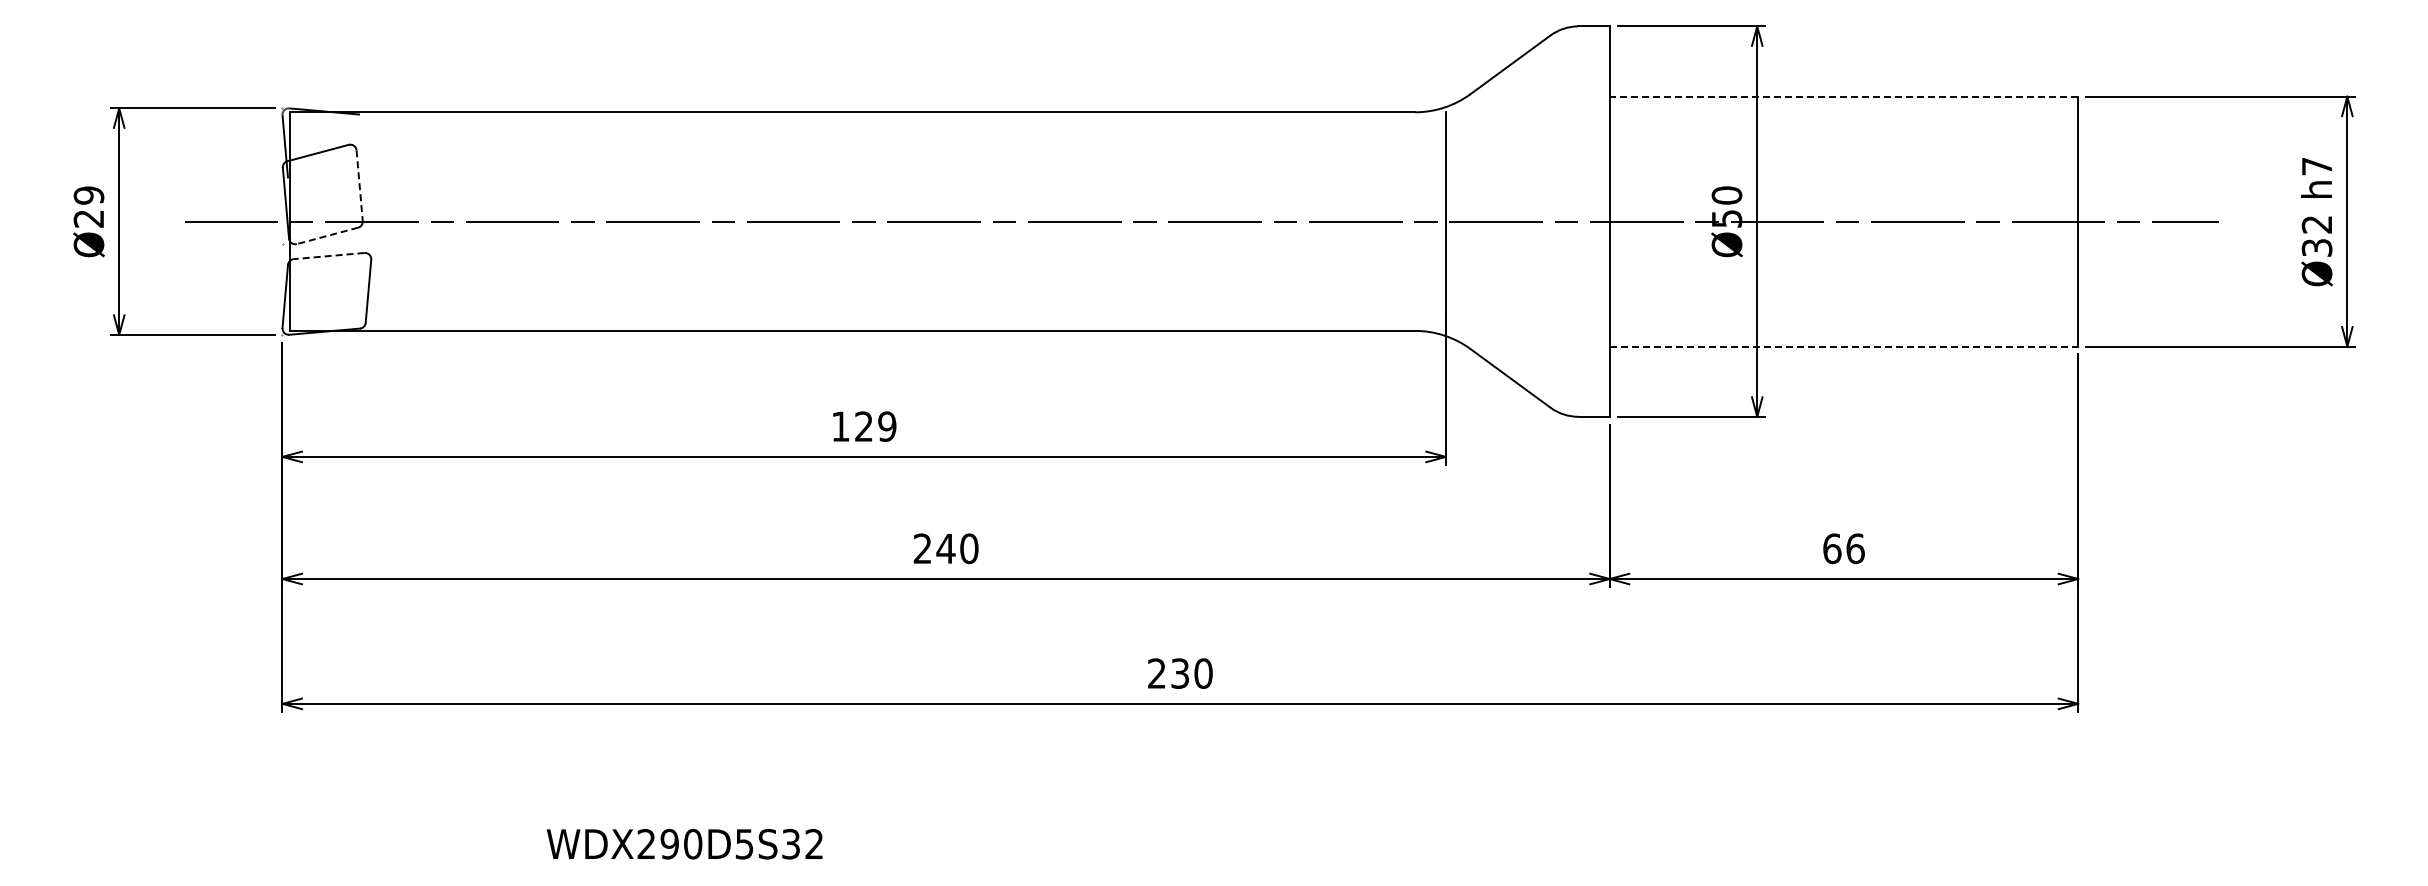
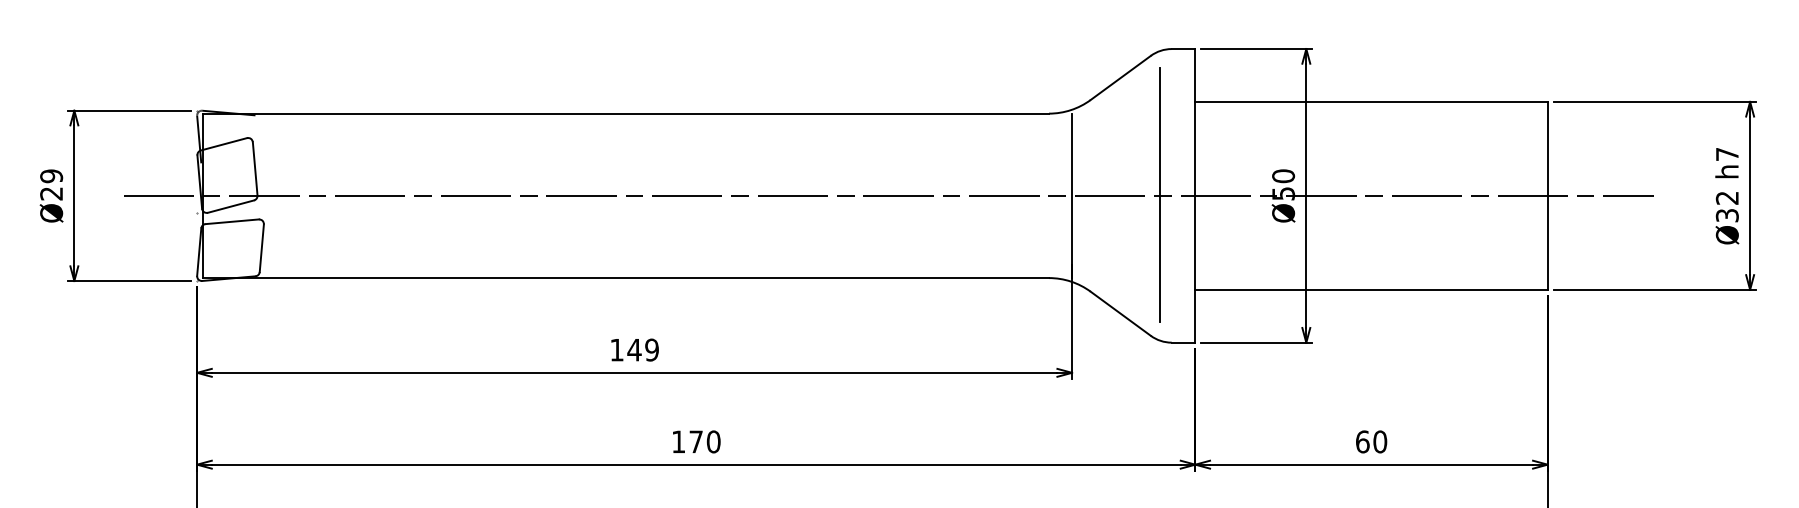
line: (1843, 96) -> (1371, 101), dashed -> solid
line: (359, 185) -> (255, 168), dashed -> solid
line: (1562, 220) -> (1159, 195), added
line: (327, 235) -> (231, 206), dashed -> solid
line: (329, 256) -> (232, 222), dashed -> solid
line: (1844, 346) -> (1371, 289), dashed -> solid
text: (863, 426) -> (634, 349), 129 -> 149
text: (934, 548) -> (687, 441), 240 -> 170
text: (1855, 548) -> (1380, 441), 66 -> 60

